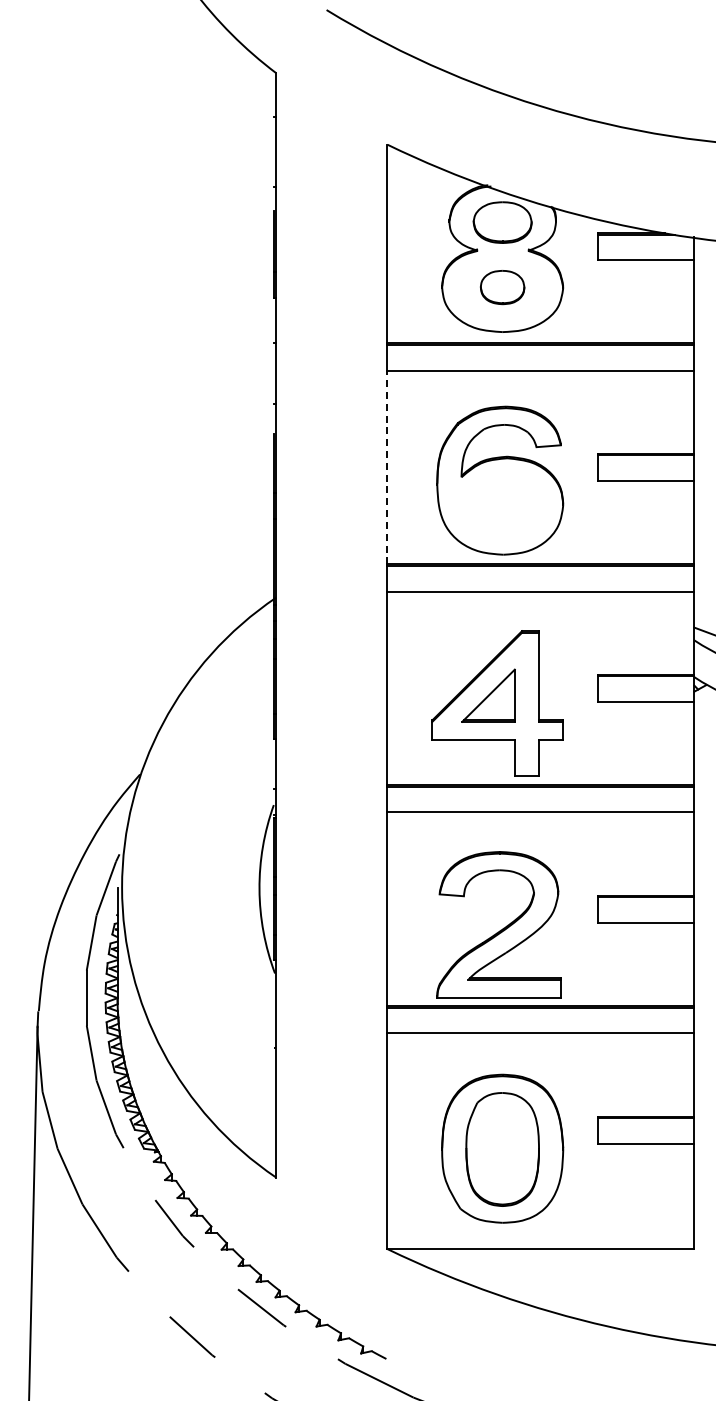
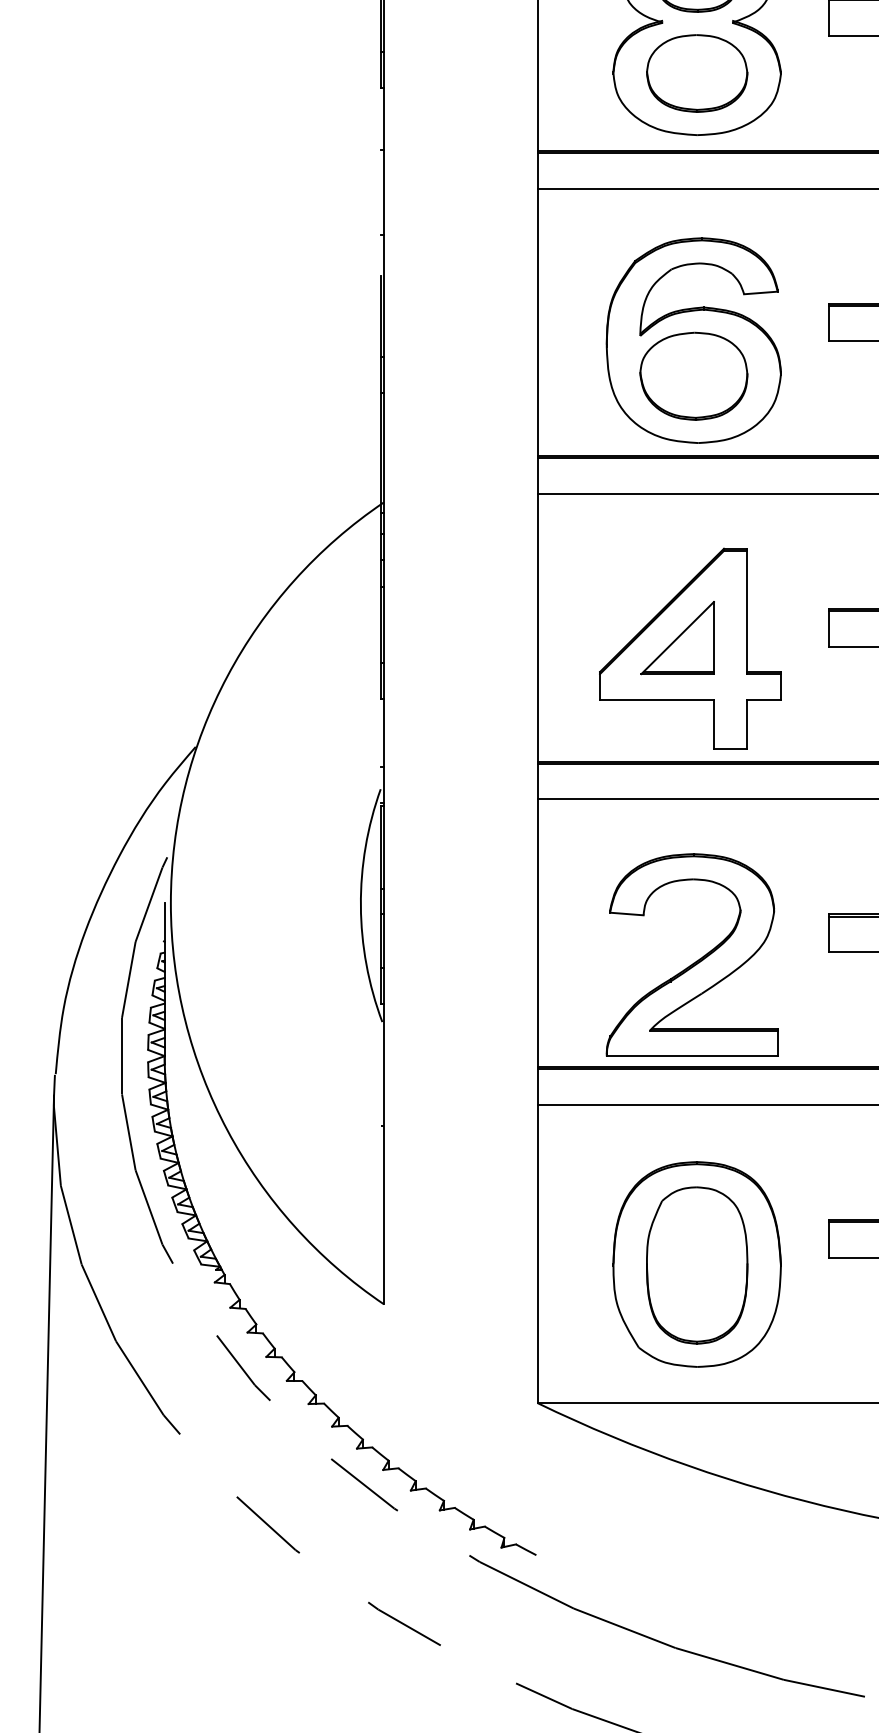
part: (502, 287) -> (696, 73), size x1.67
line: (387, 467) -> (537, 322), dashed -> solid
part: (499, 506) -> (692, 376), added

